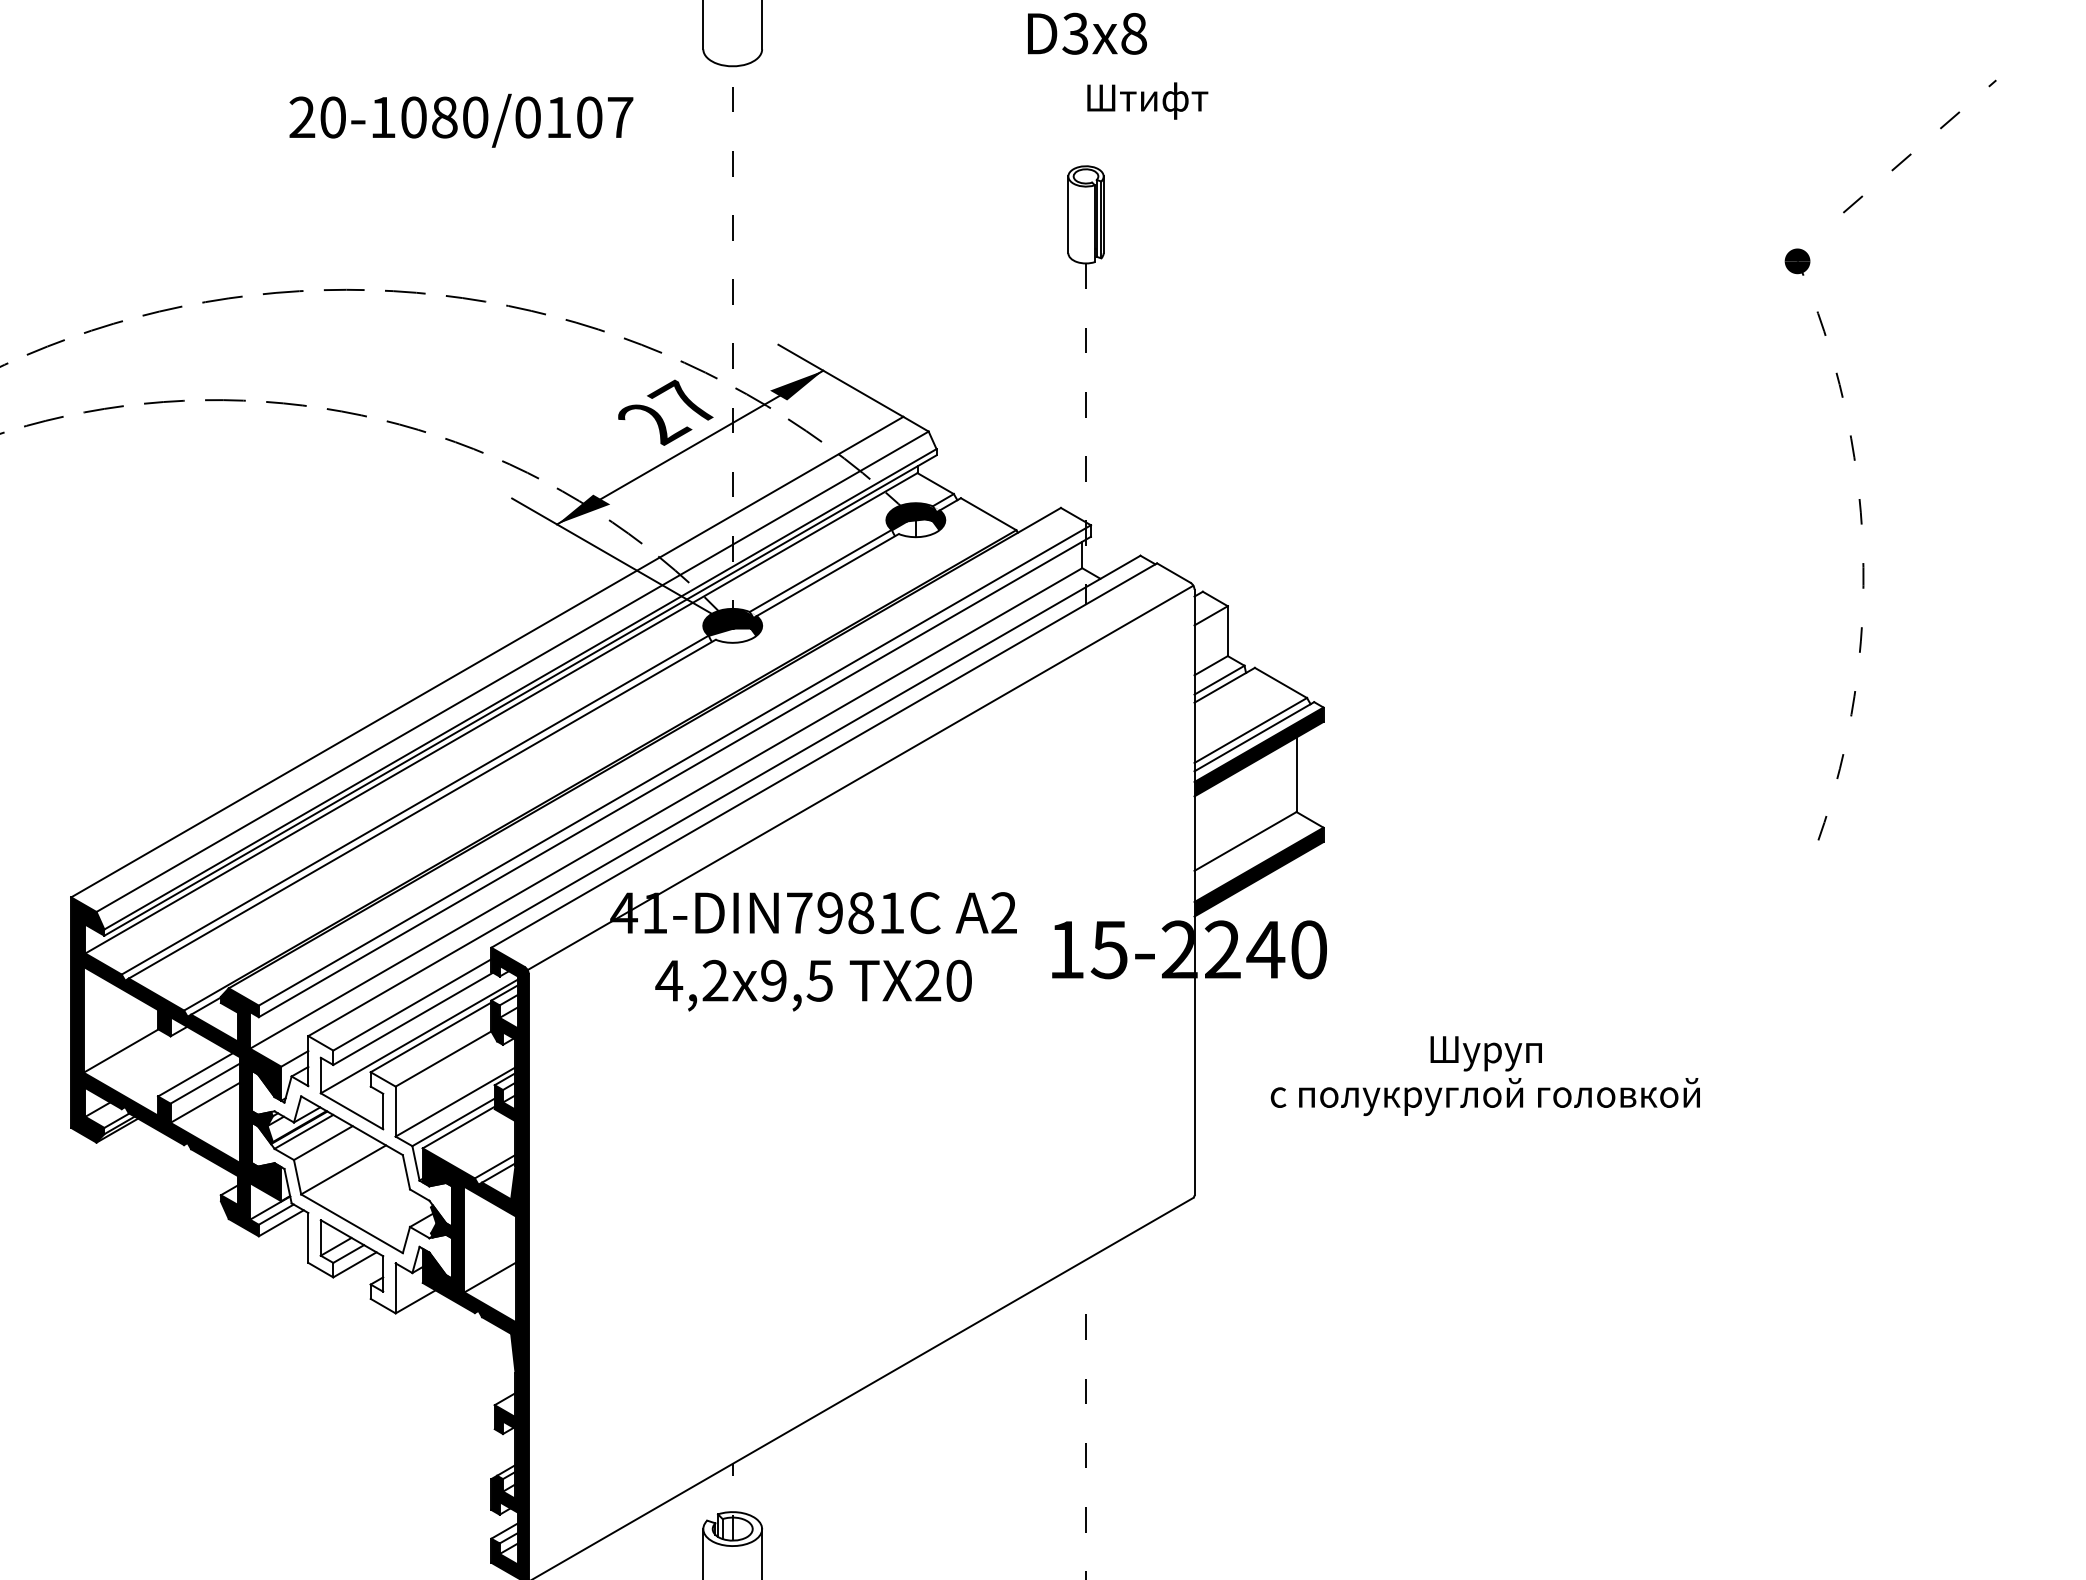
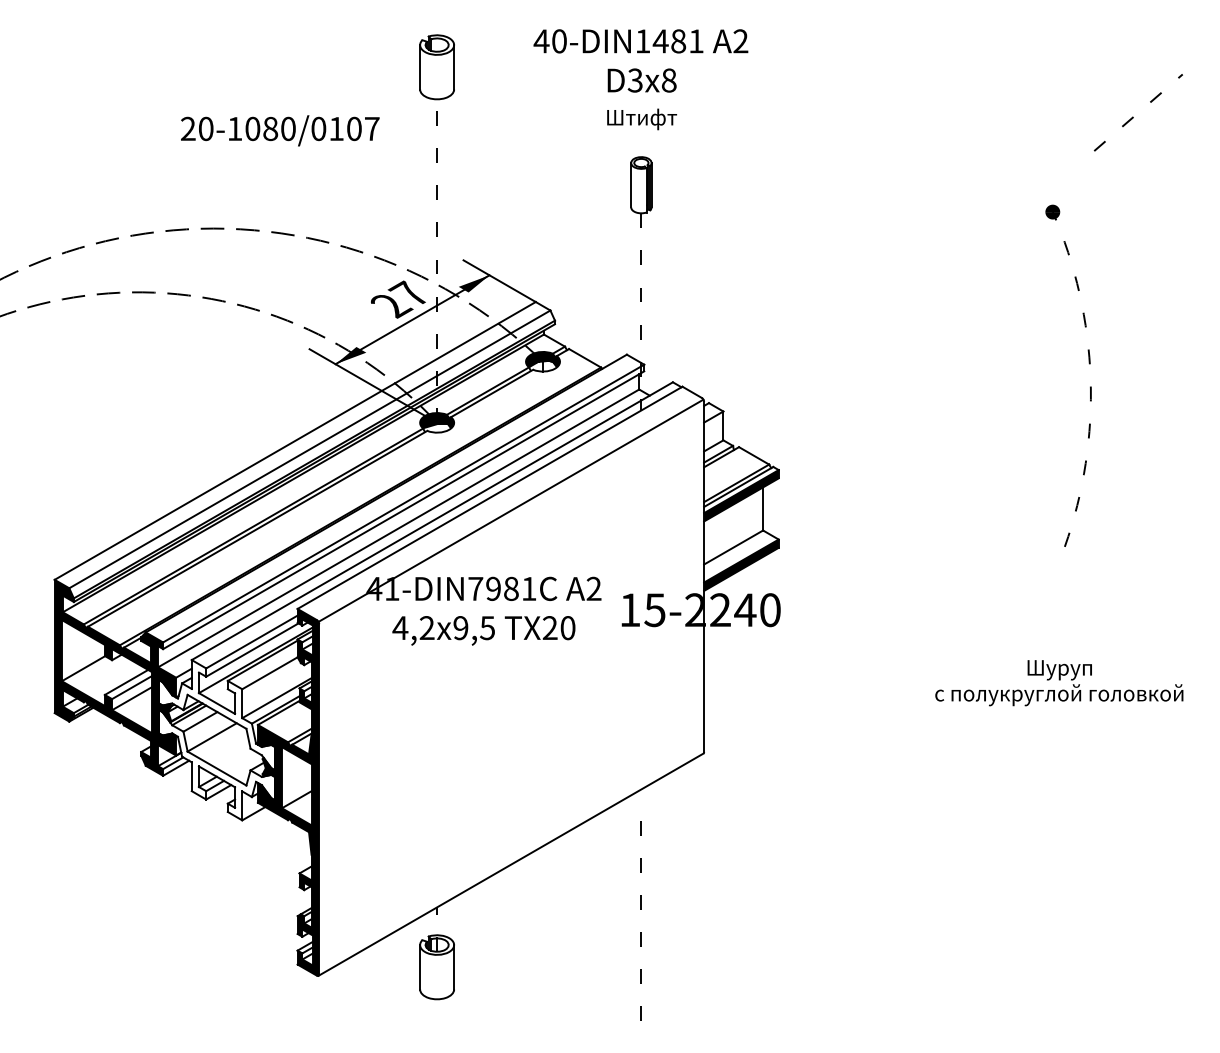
text: (1146, 101) -> (641, 119), moved
line: (1911, 153) -> (1133, 116), moved
text: (1485, 1076) -> (1059, 683), moved

